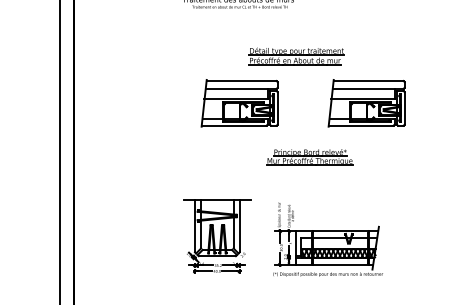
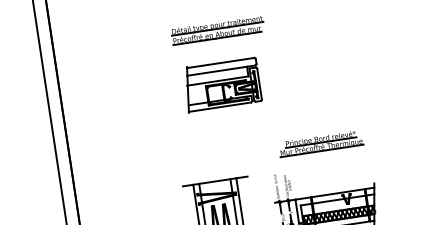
part: (296, 56) -> (217, 30), moved
part: (366, 103) -> (344, 66), removed
part: (309, 157) -> (320, 143), moved

